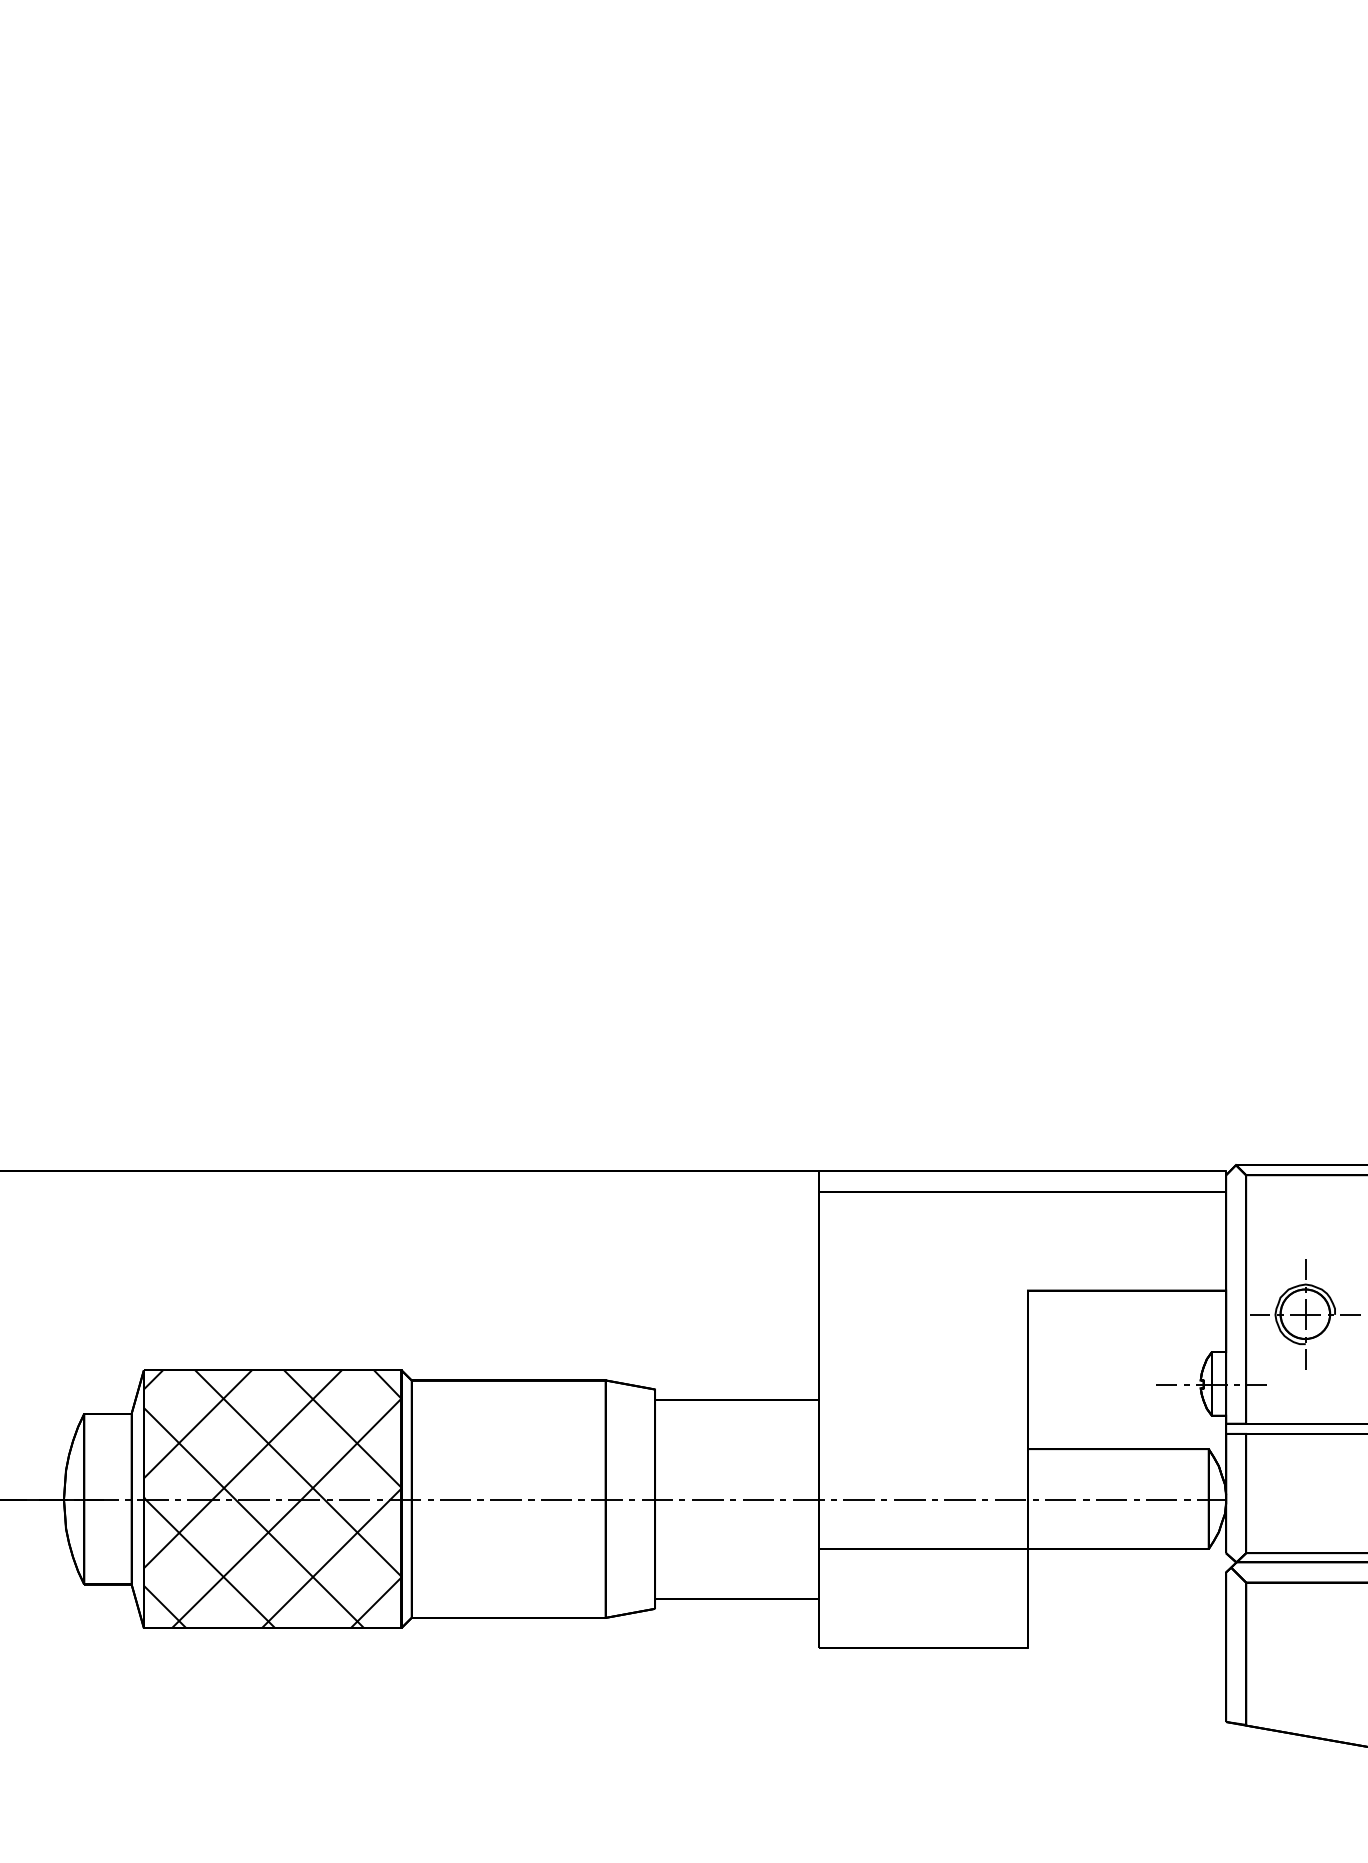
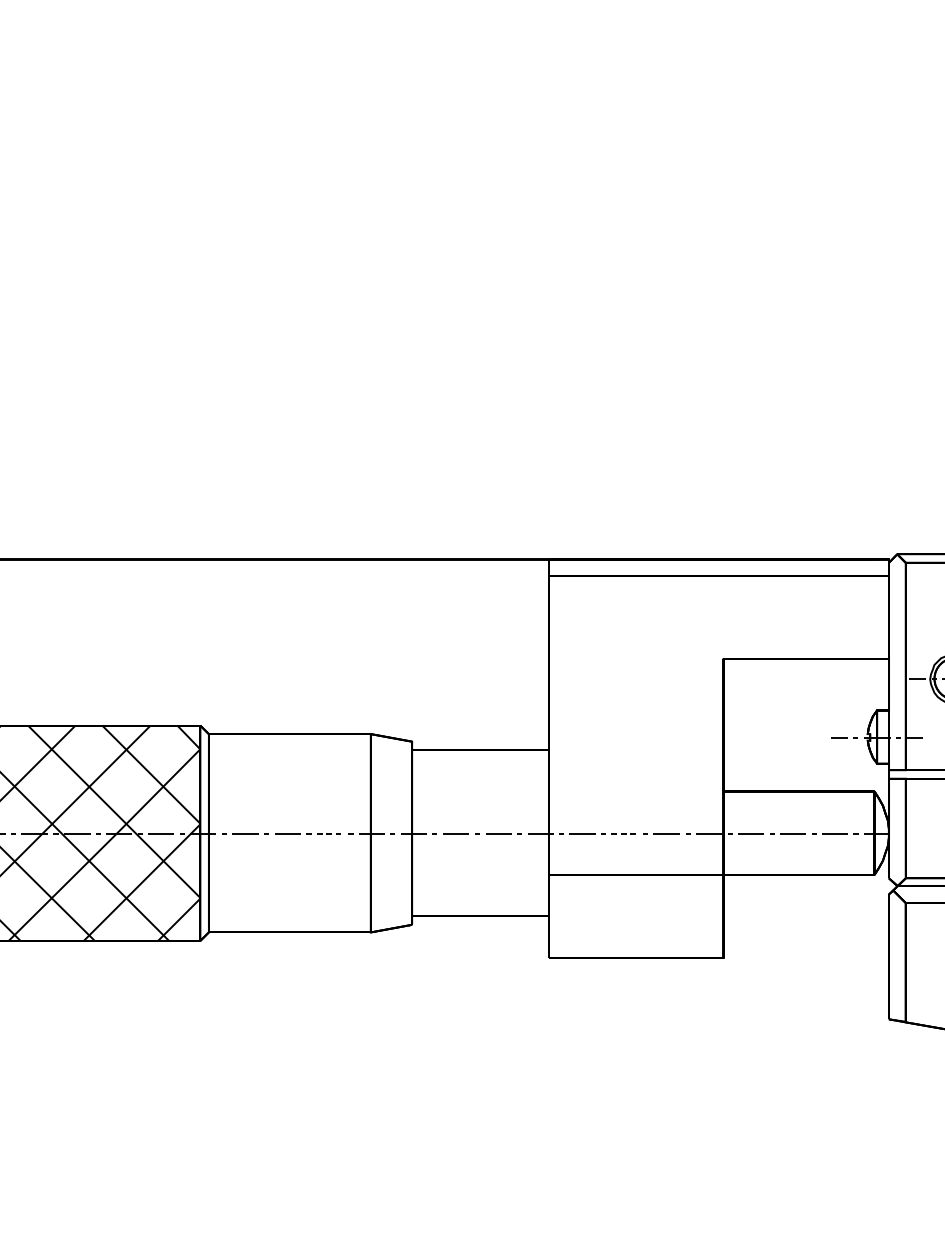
line: (556, 1499) -> (329, 833), solid -> dashed
line: (910, 1499) -> (625, 833), solid -> dashed

